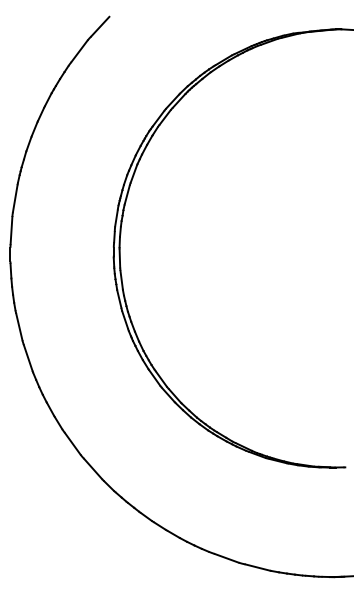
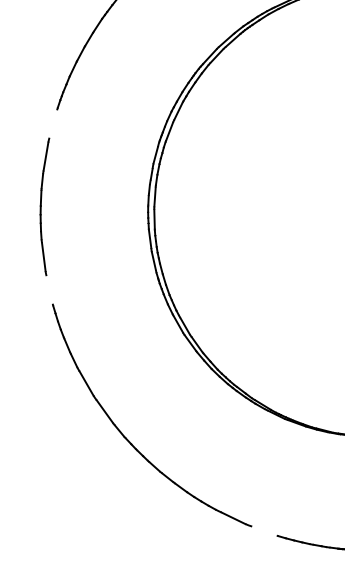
line: (14, 198) -> (52, 123), removed
line: (27, 357) -> (48, 289), removed
line: (257, 567) -> (264, 531), removed

